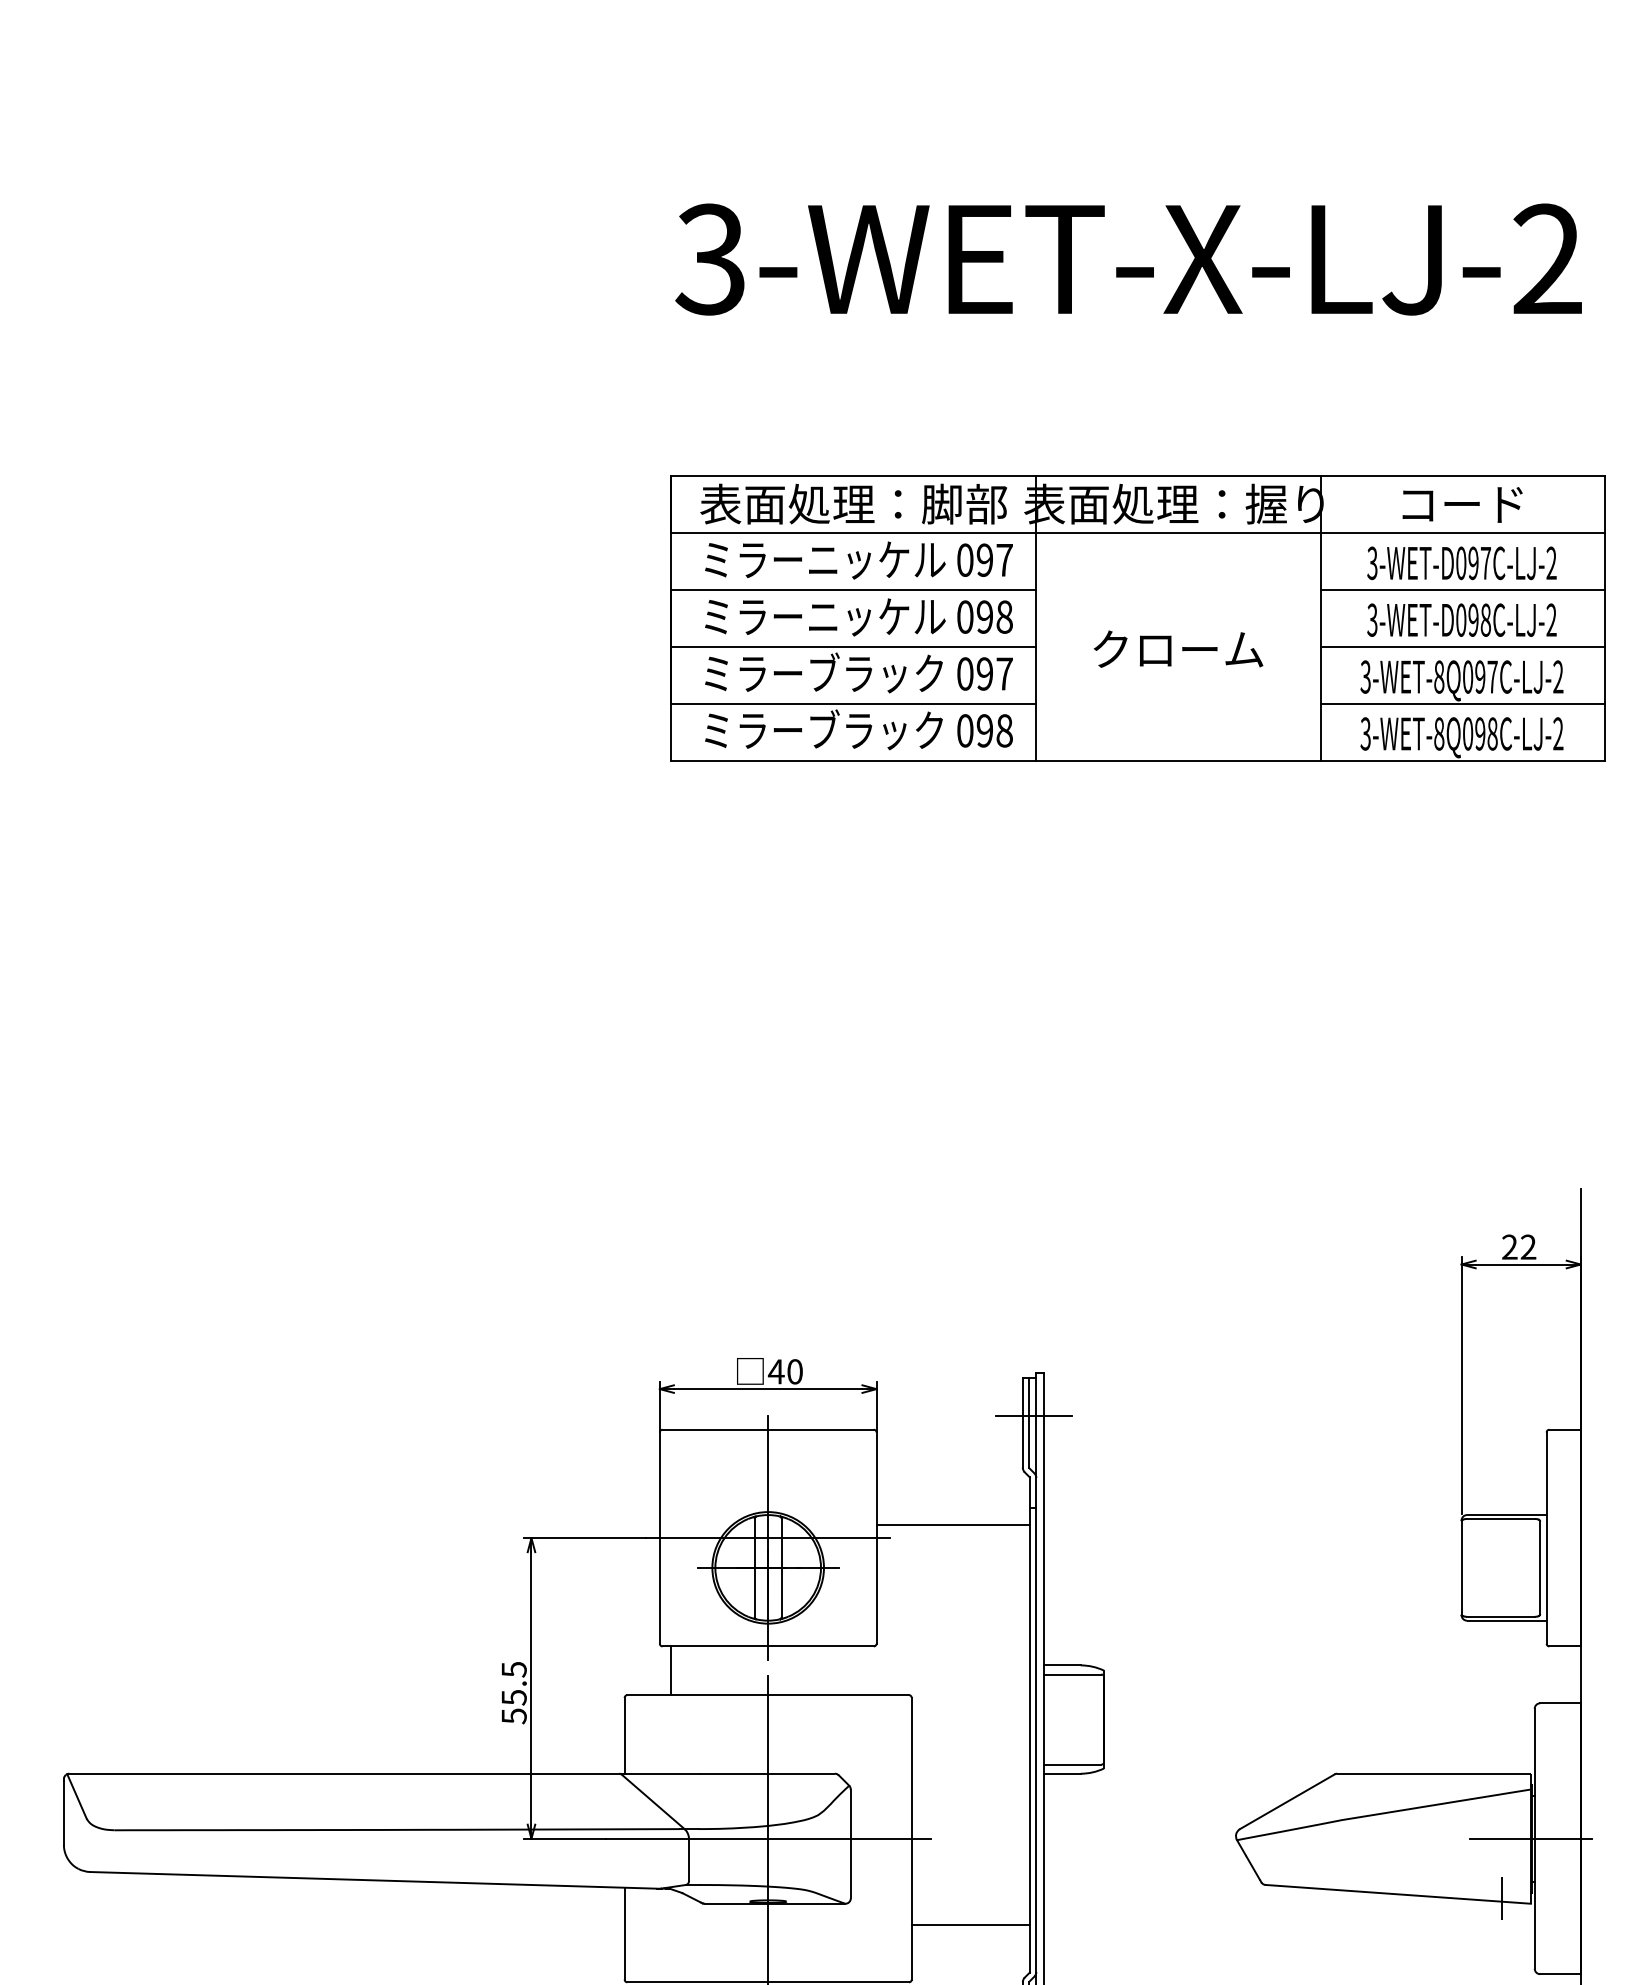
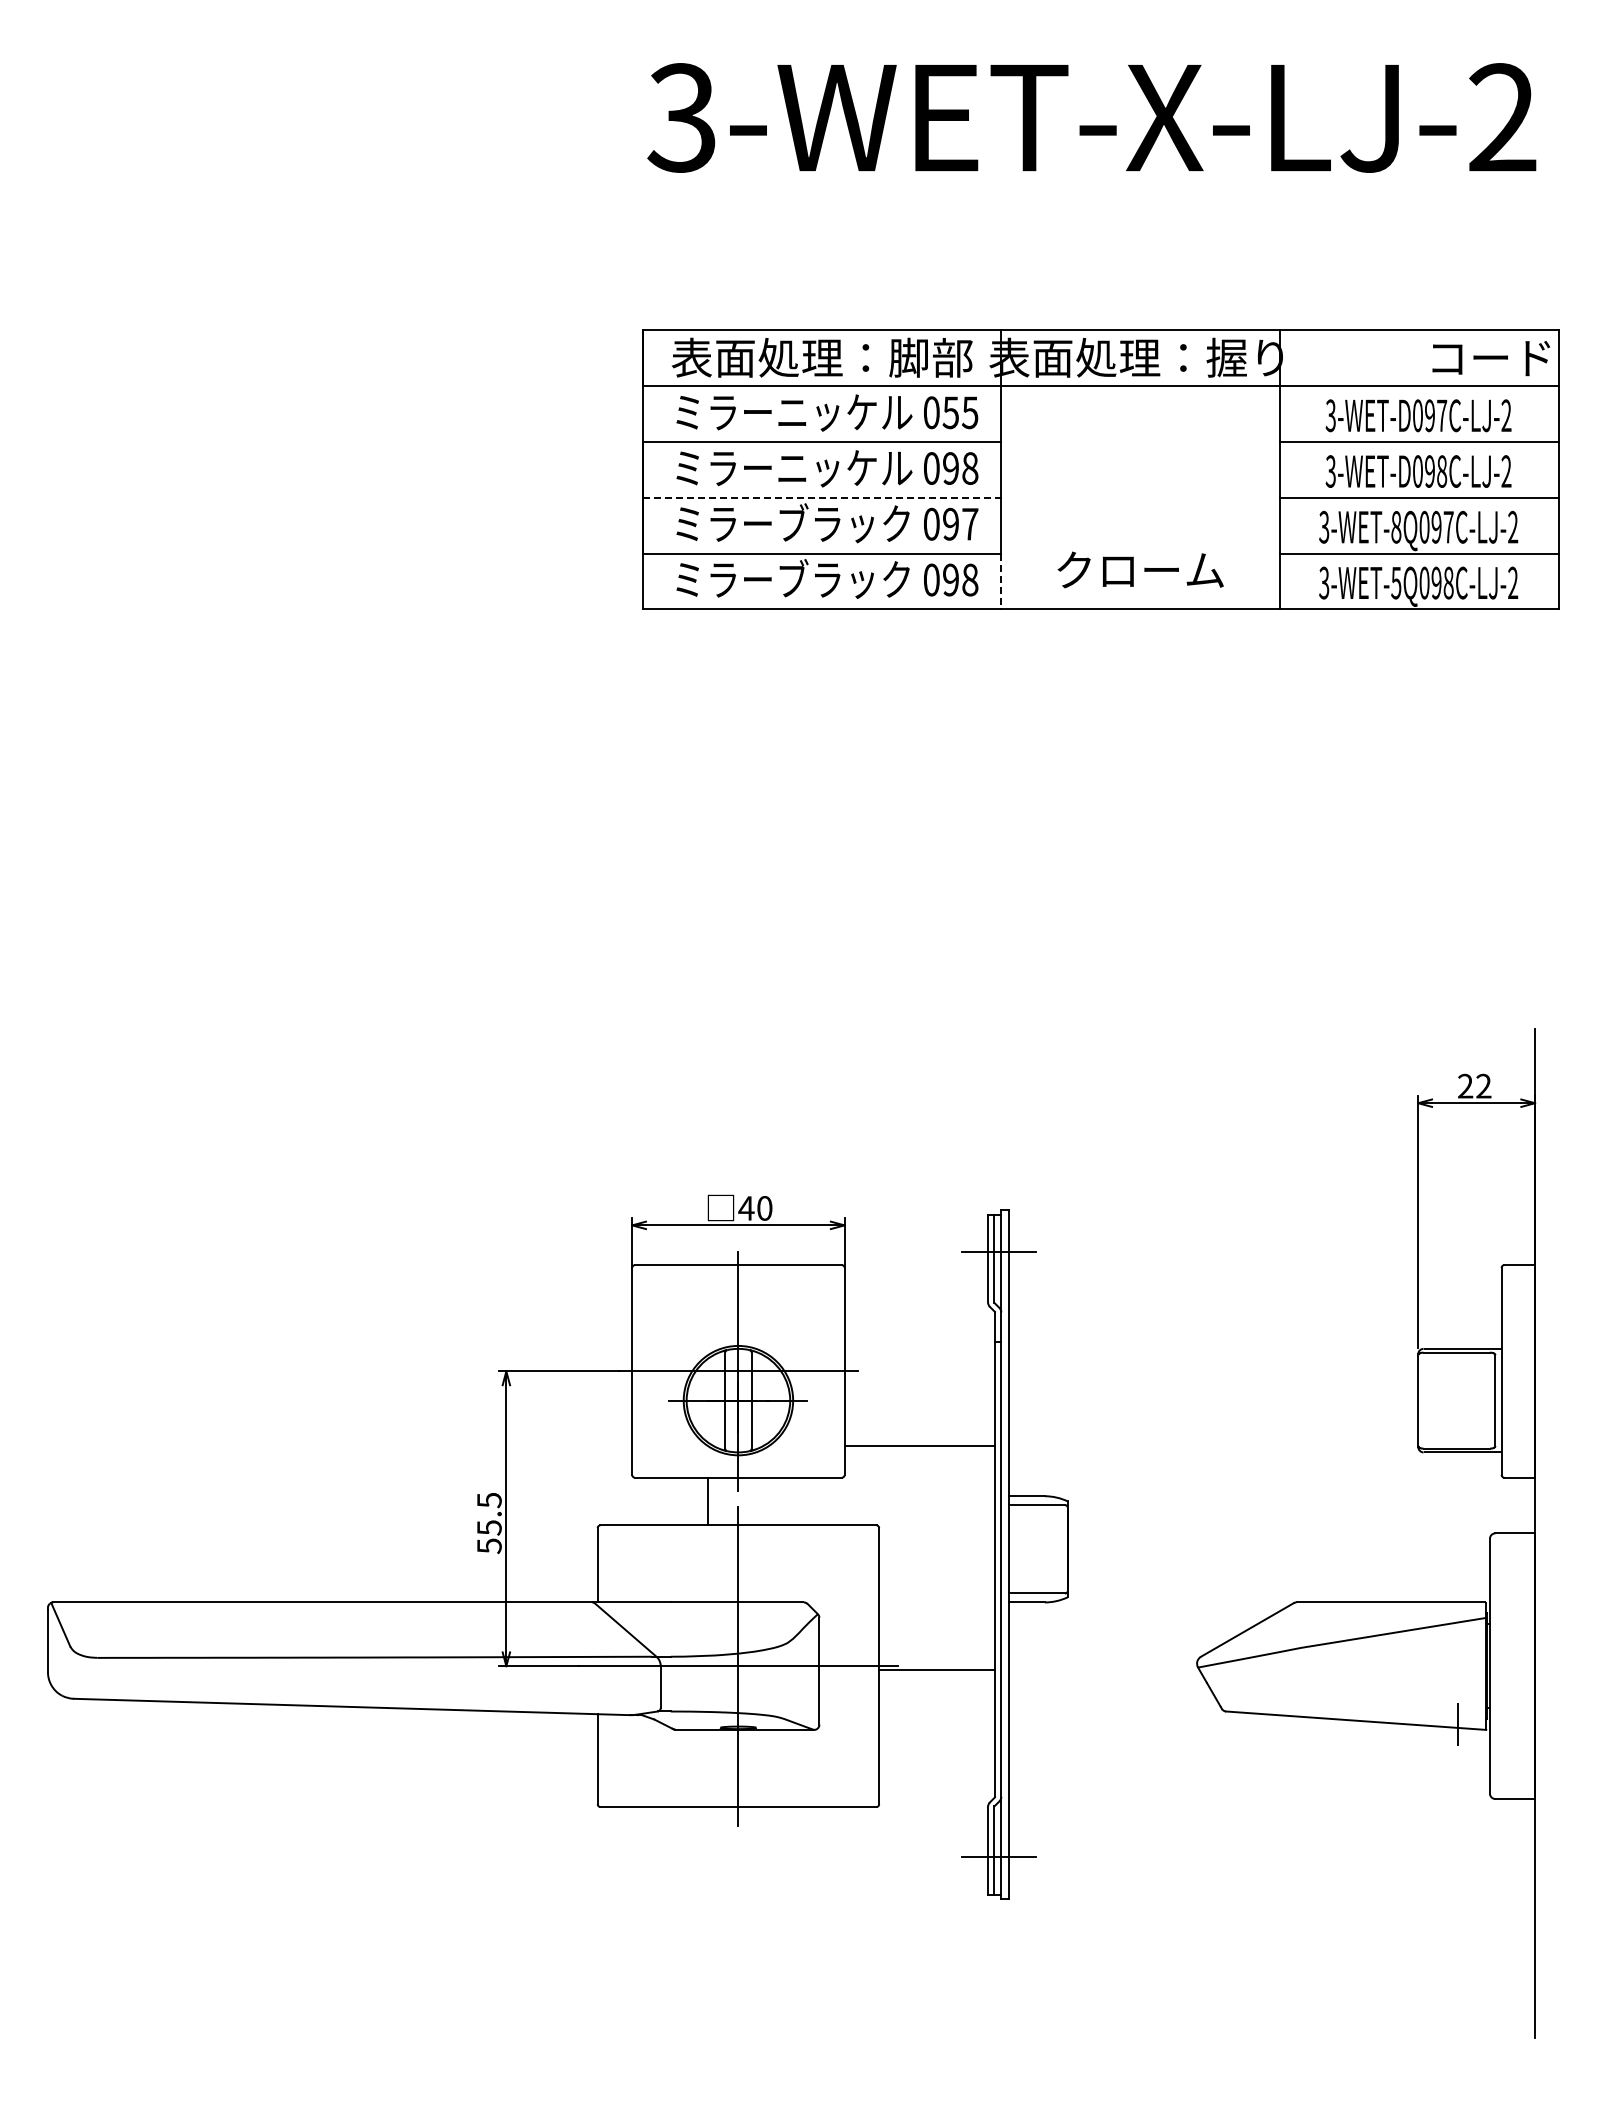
text: (1462, 504) -> (1491, 358), moved
text: (994, 559) -> (960, 412), 097 -> 055
line: (853, 646) -> (822, 497), solid -> dashed
text: (1178, 648) -> (1140, 569), moved
line: (1036, 732) -> (1001, 581), solid -> dashed
text: (1439, 733) -> (1396, 582), 3-WET-8Q098C-LJ-2 -> 3-WET-5Q098C-LJ-2
line: (952, 1524) -> (919, 1446), moved
line: (670, 1670) -> (707, 1501), moved
line: (1531, 1839) -> (1486, 1666), removed
line: (970, 1925) -> (936, 1670), moved

